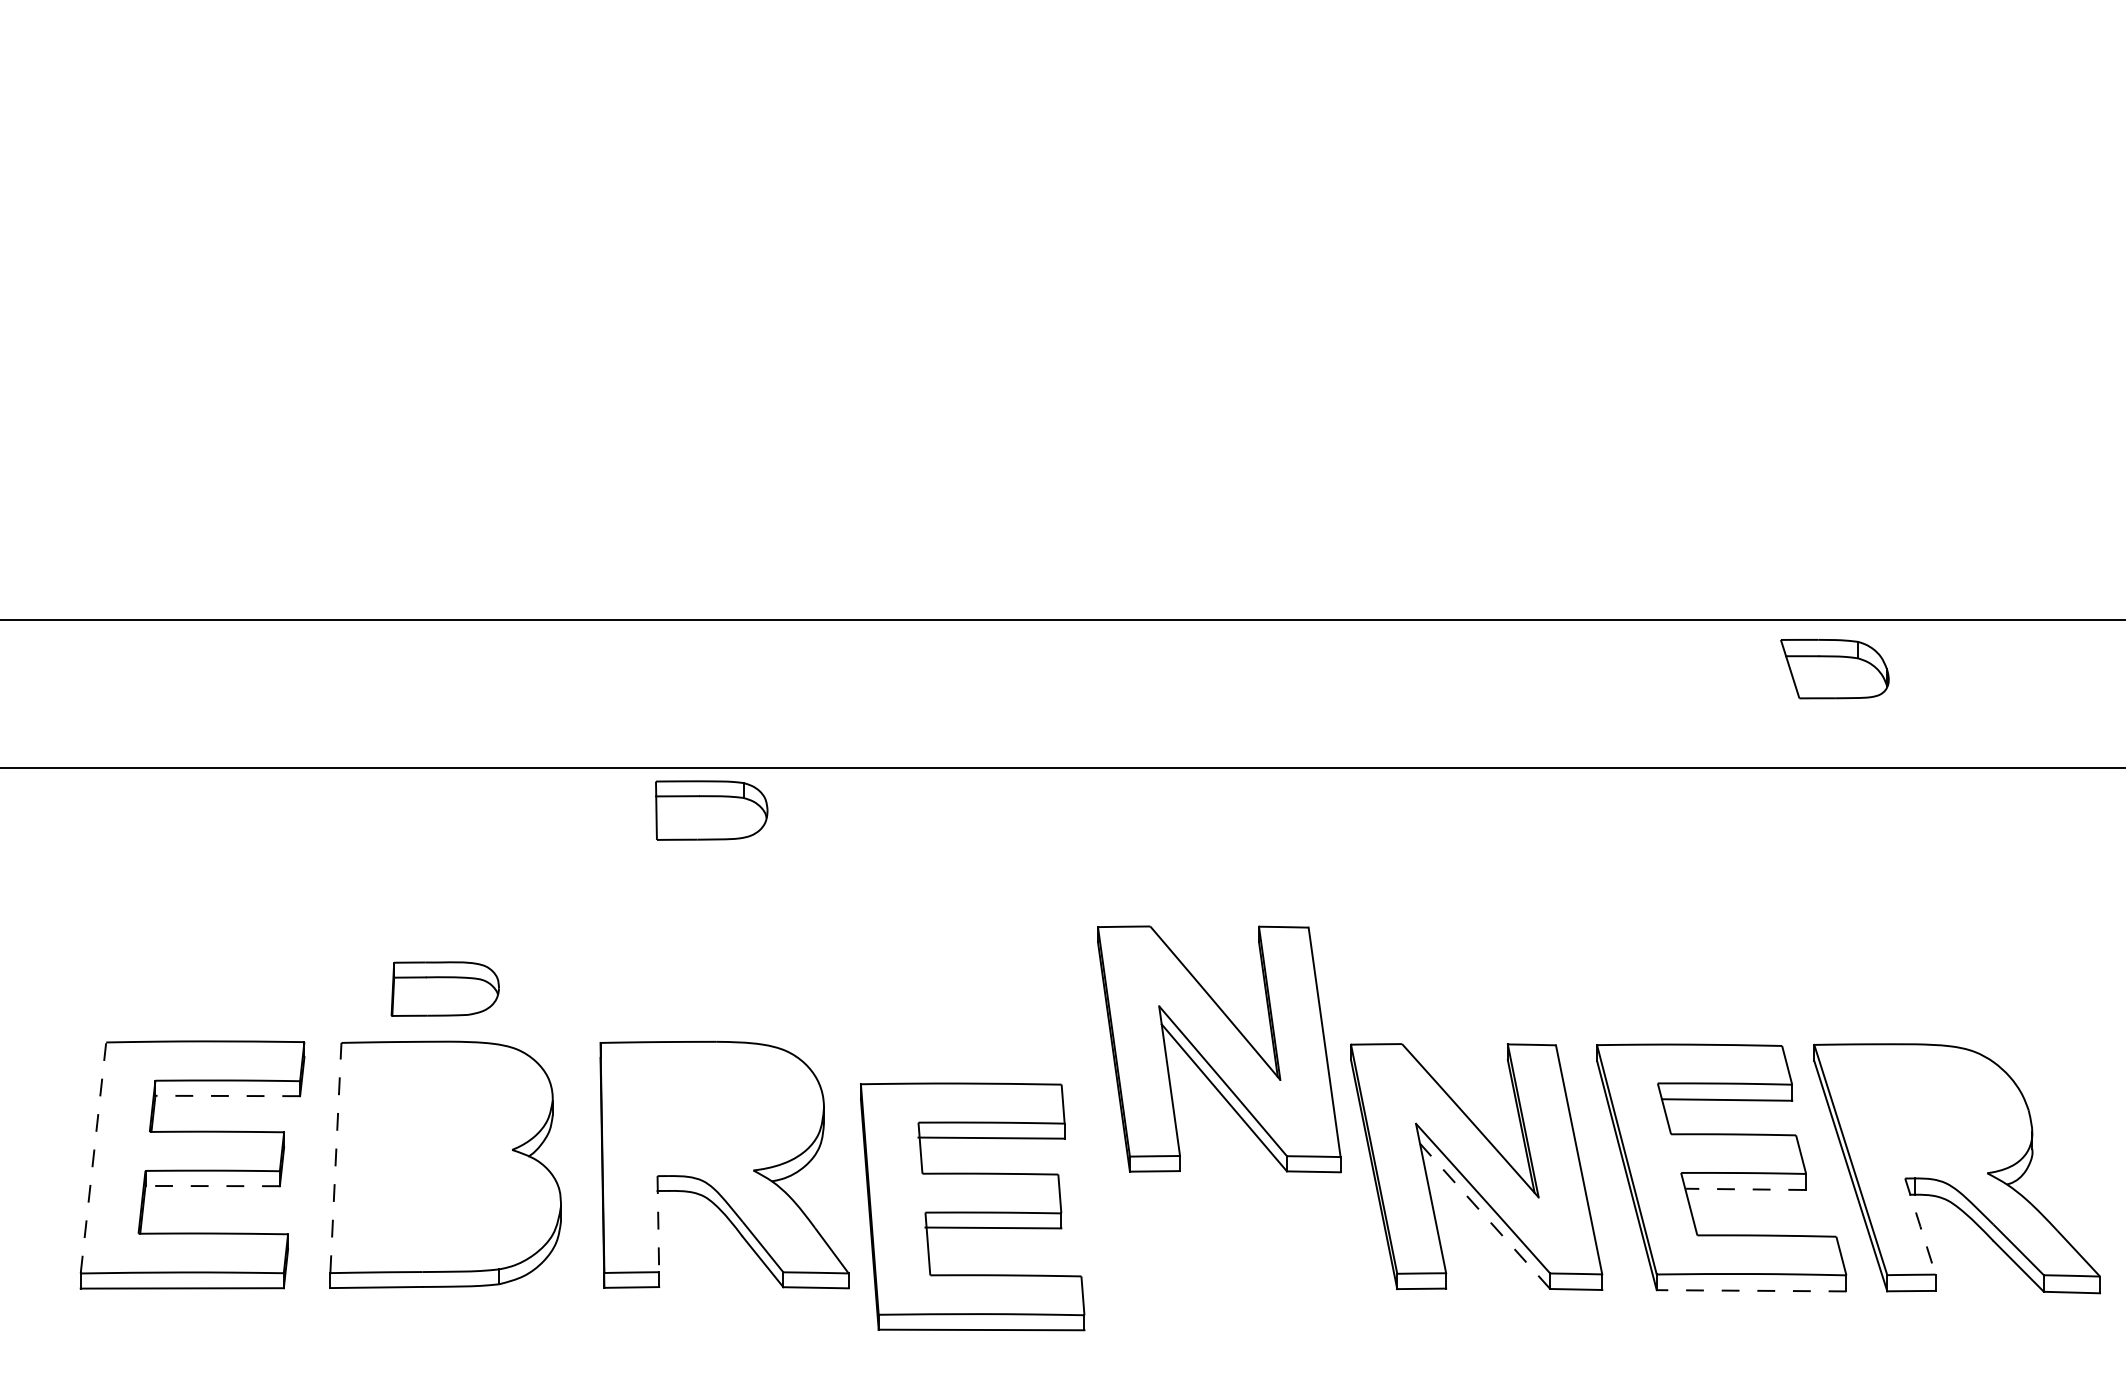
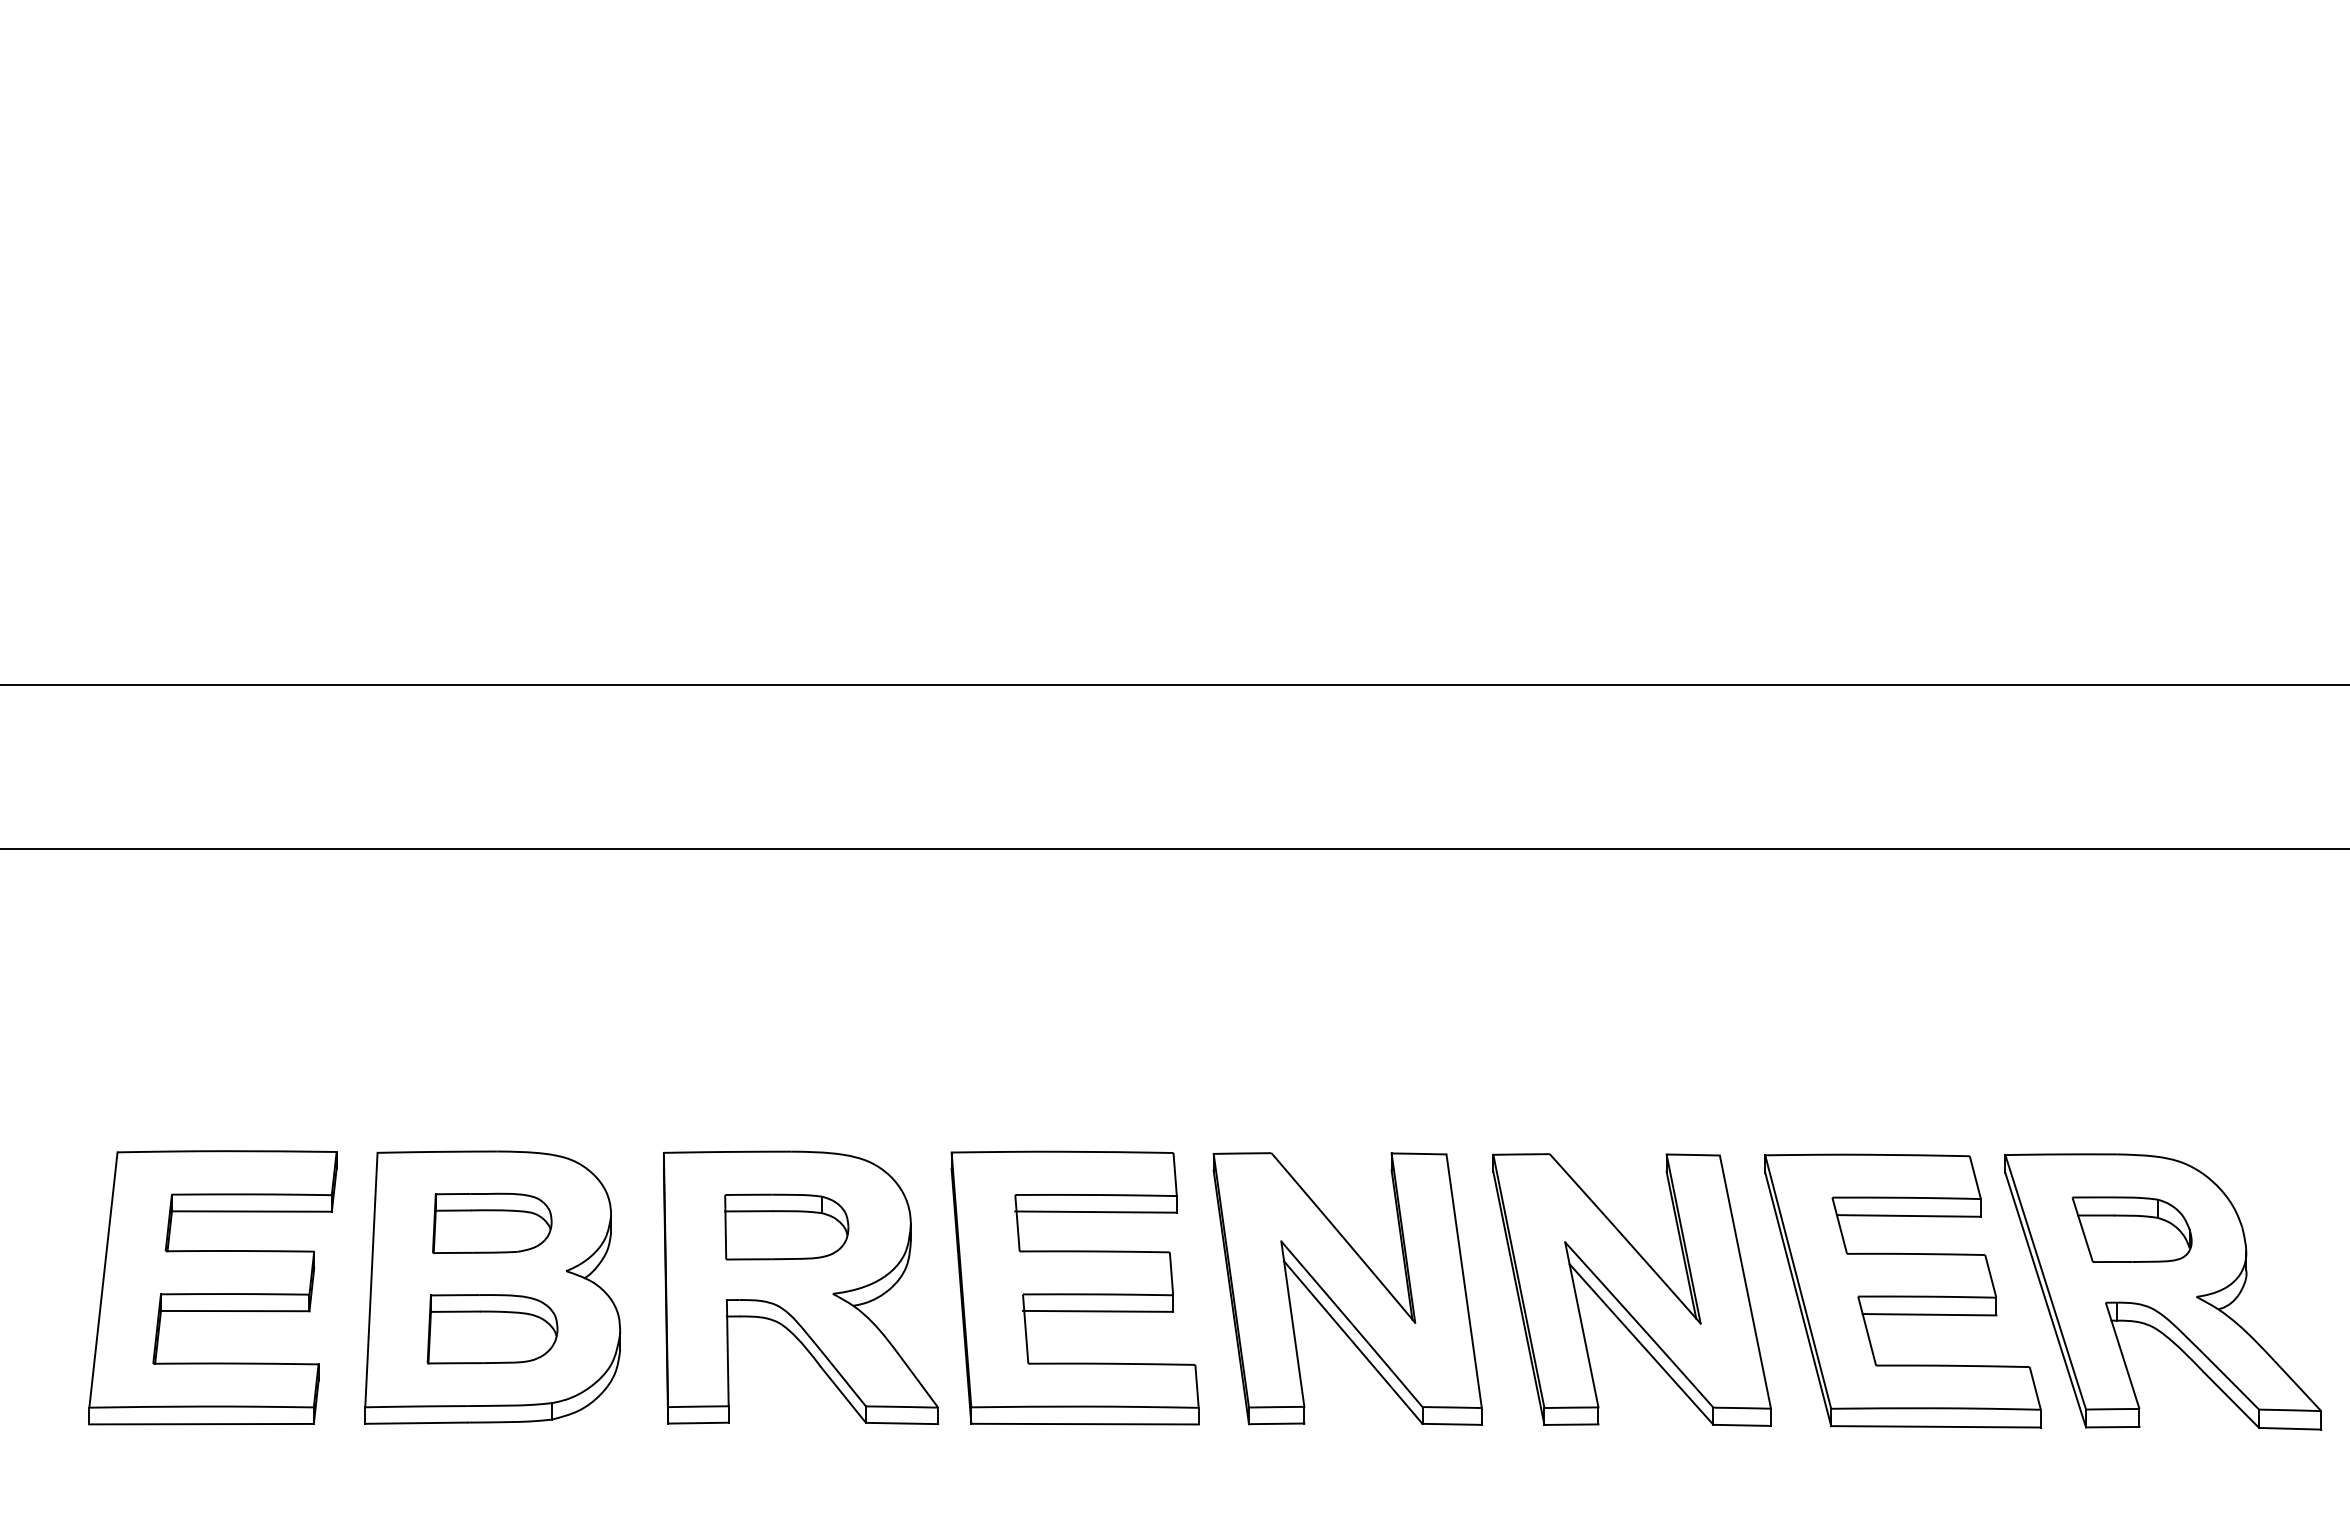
part: (1834, 668) -> (2131, 1229), moved
part: (711, 810) -> (786, 1226), moved
part: (445, 988) -> (492, 1222), moved
part: (1219, 1048) -> (1347, 1288), moved
line: (227, 1095) -> (251, 1211), dashed -> solid
line: (93, 1157) -> (103, 1279), dashed -> solid
line: (335, 1157) -> (371, 1279), dashed -> solid
line: (212, 1186) -> (234, 1311), dashed -> solid
line: (1745, 1189) -> (1929, 1314), dashed -> solid
part: (445, 1202) -> (492, 1329), added
part: (972, 1206) -> (1074, 1287), moved
line: (1485, 1216) -> (1641, 1344), dashed -> solid
line: (658, 1224) -> (727, 1353), dashed -> solid
line: (1920, 1226) -> (2122, 1355), dashed -> solid
line: (1752, 1290) -> (1936, 1426), dashed -> solid

